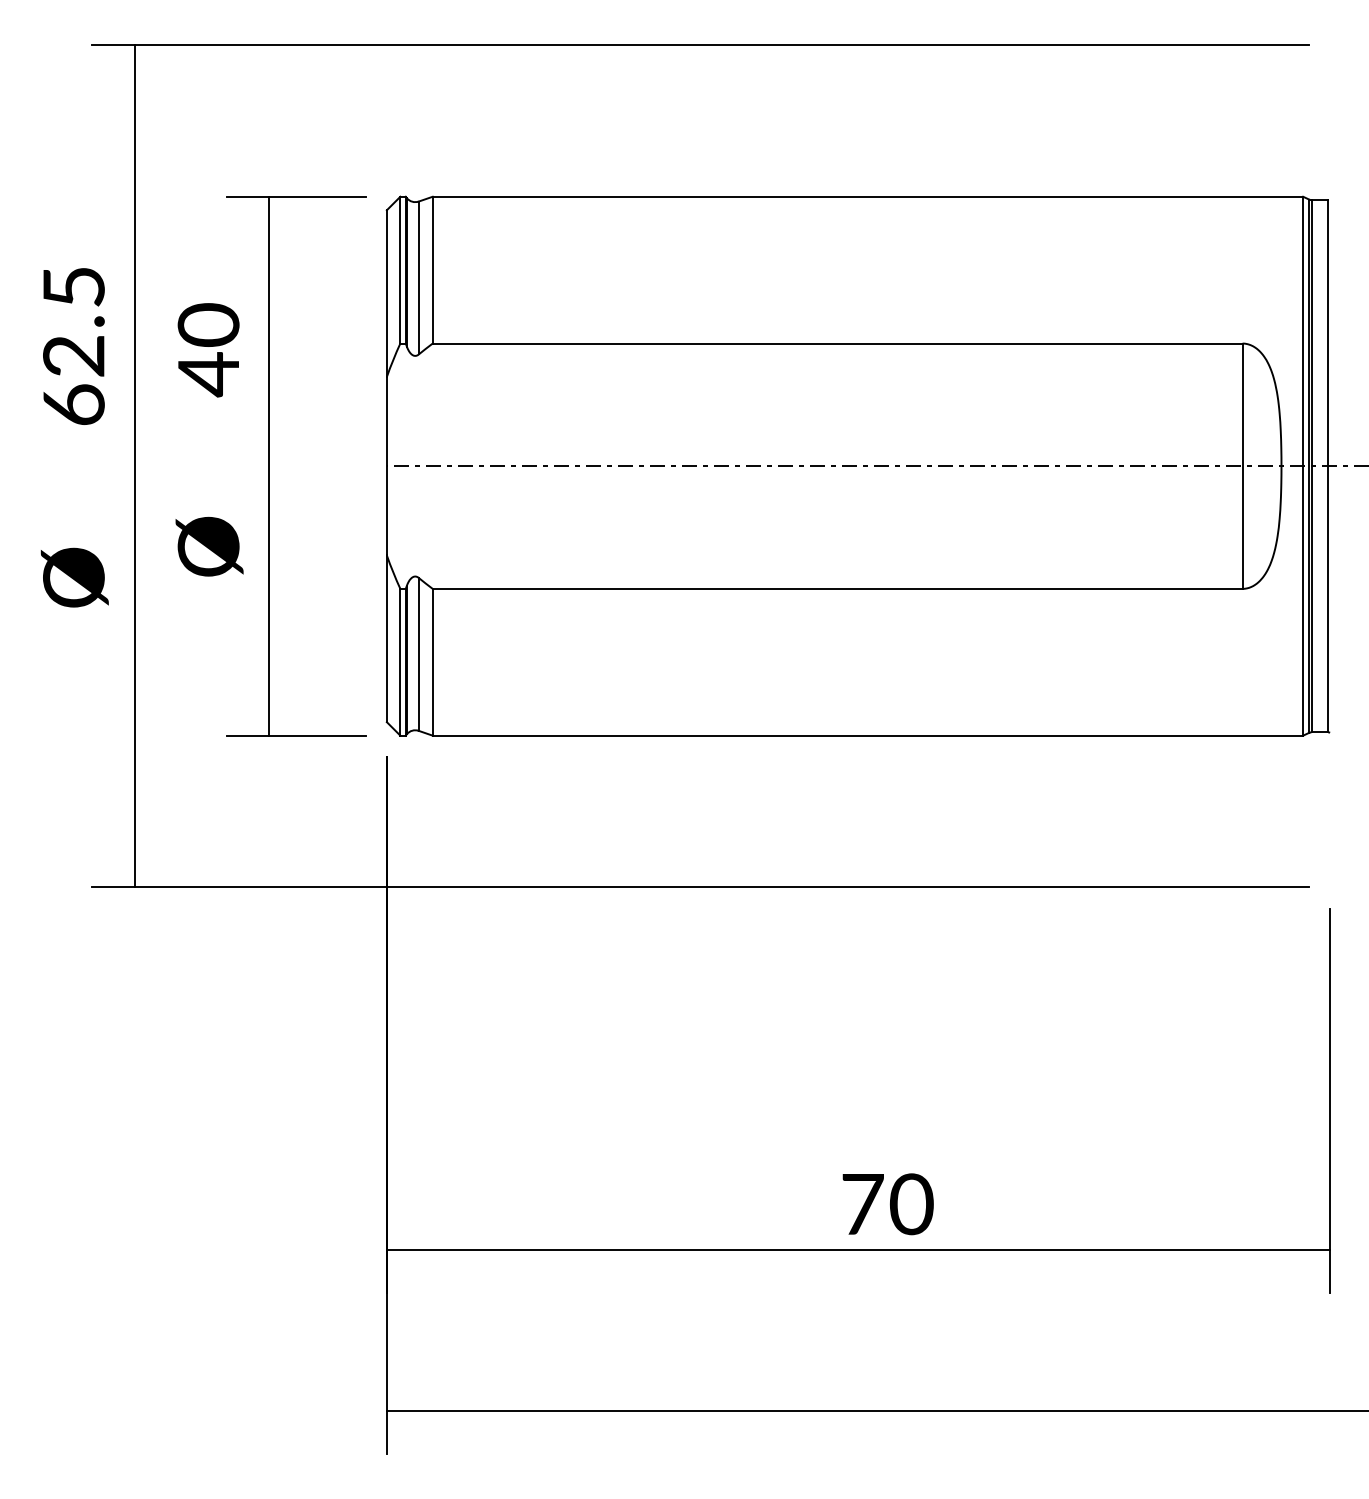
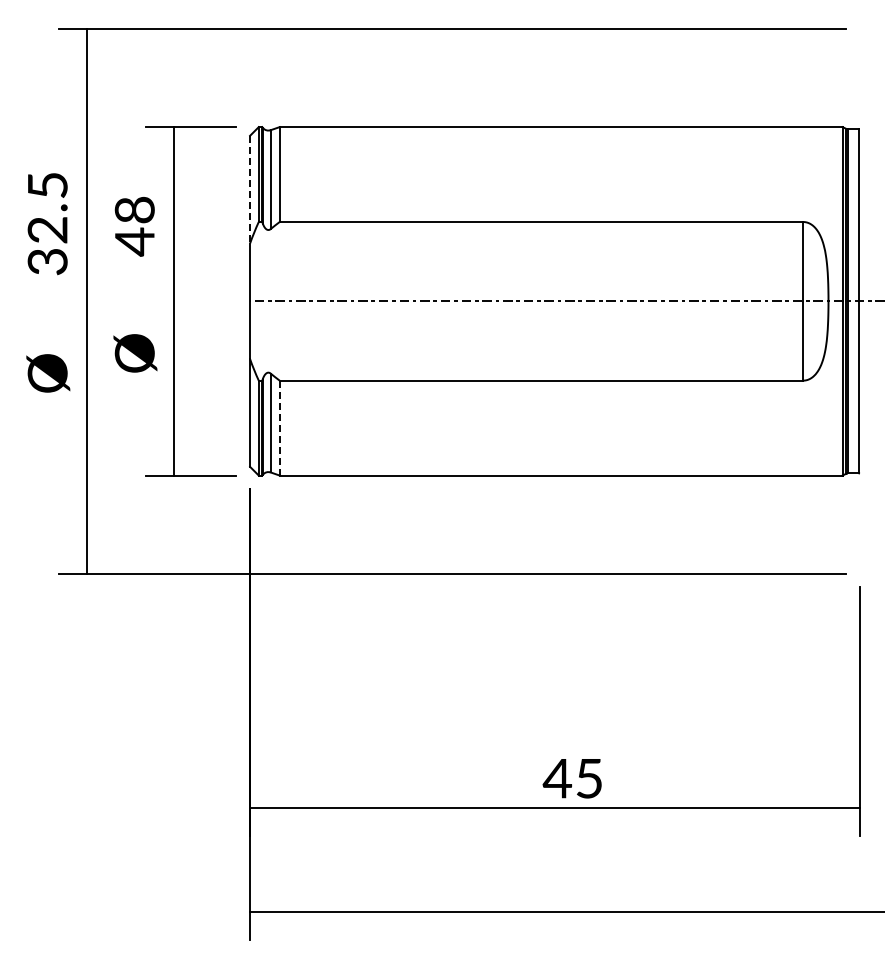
line: (387, 293) -> (250, 189), solid -> dashed
text: (209, 324) -> (135, 209), 40 -> 48
text: (73, 404) -> (47, 261), 62.5 -> 32.5
line: (432, 661) -> (279, 427), solid -> dashed
text: (885, 1204) -> (572, 778), 70 -> 45

